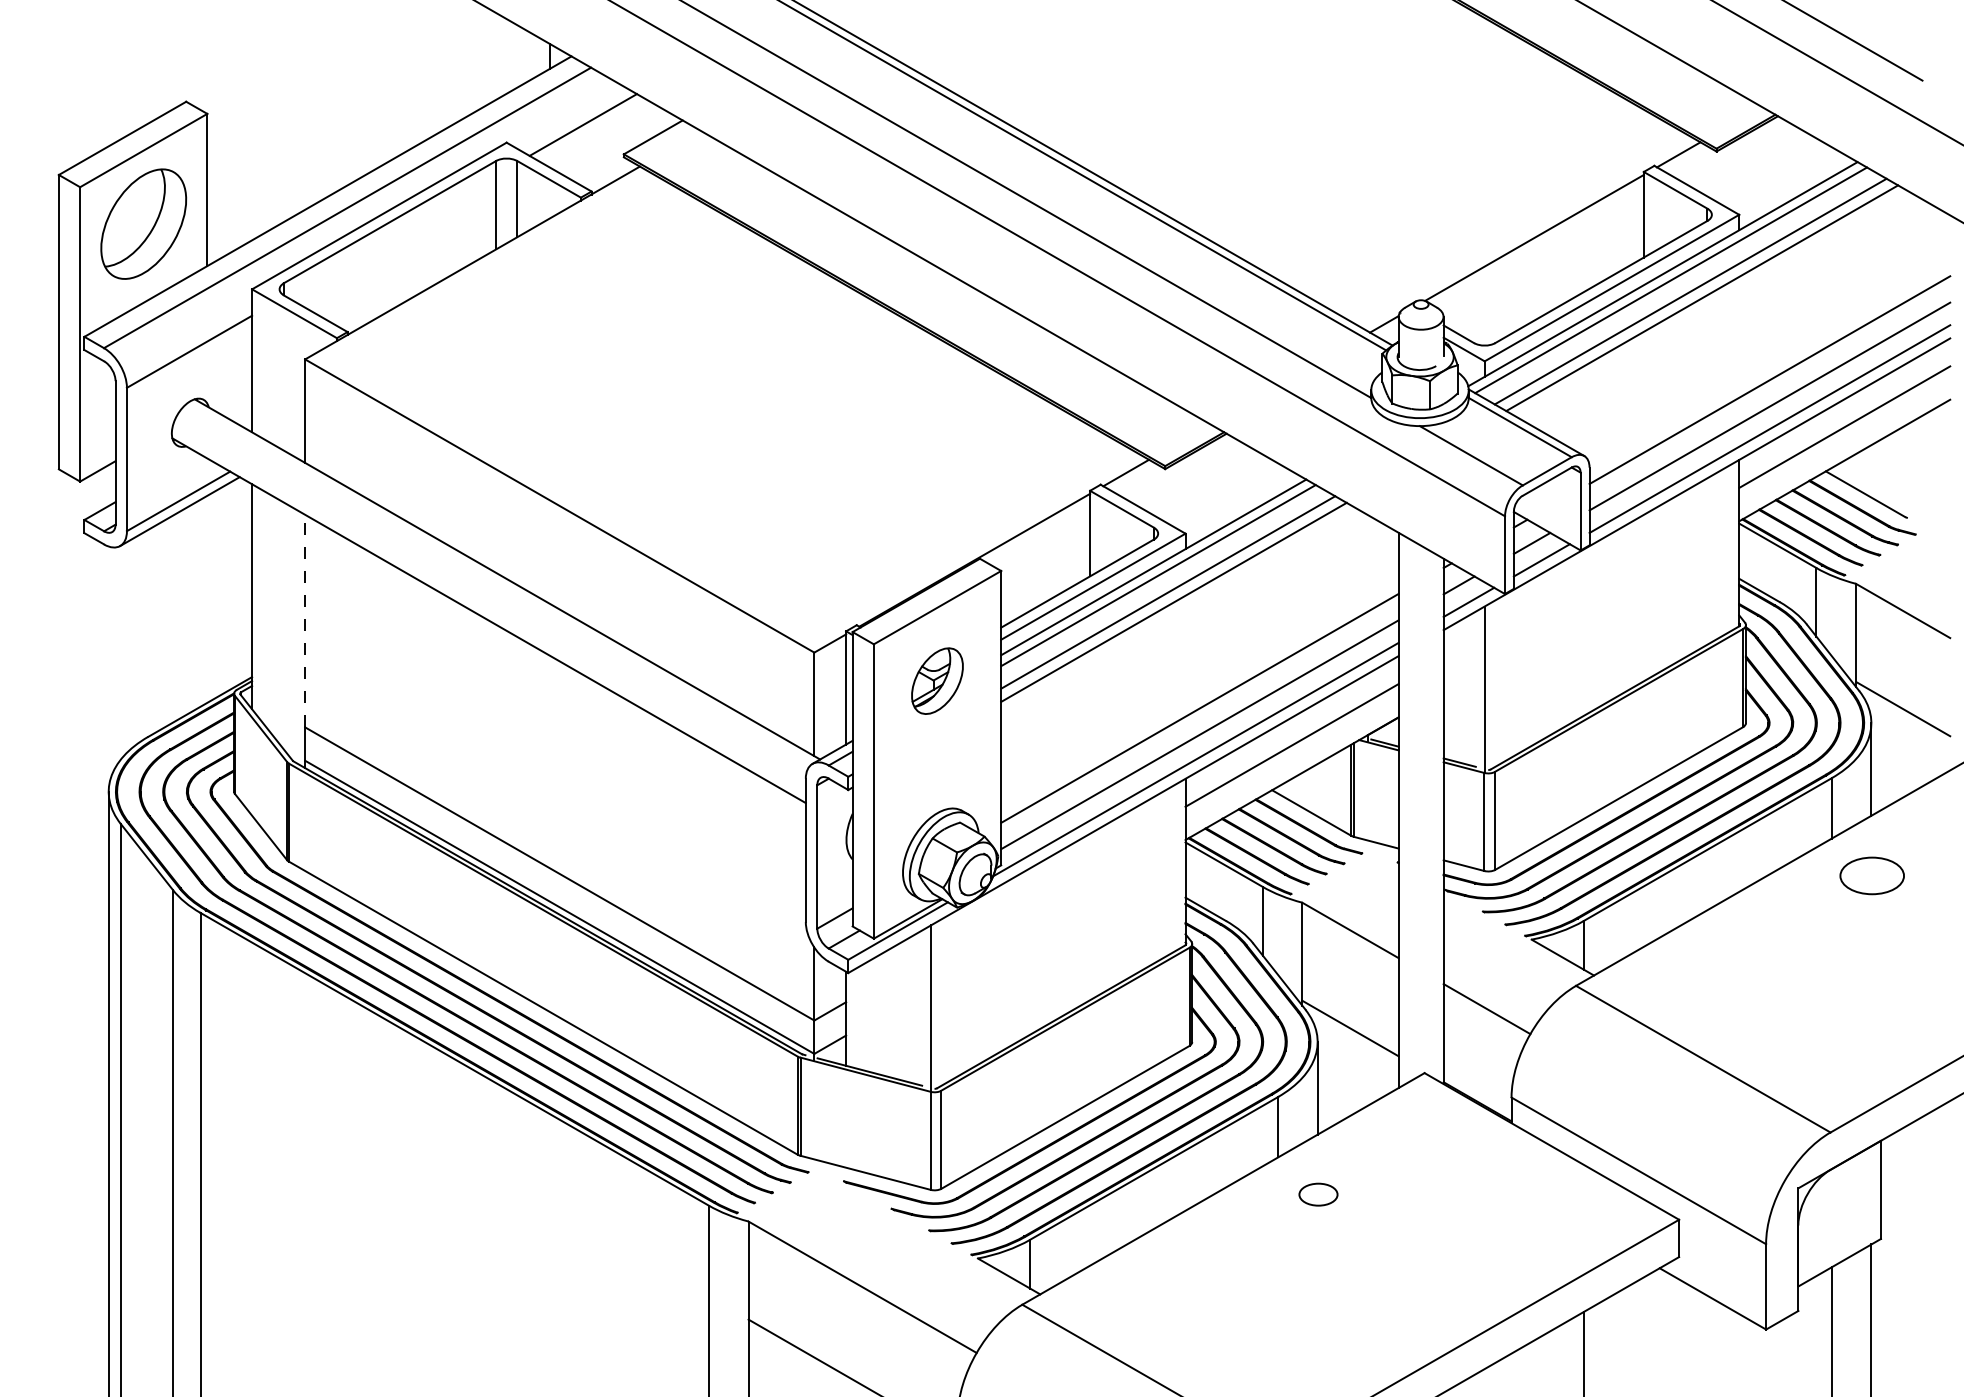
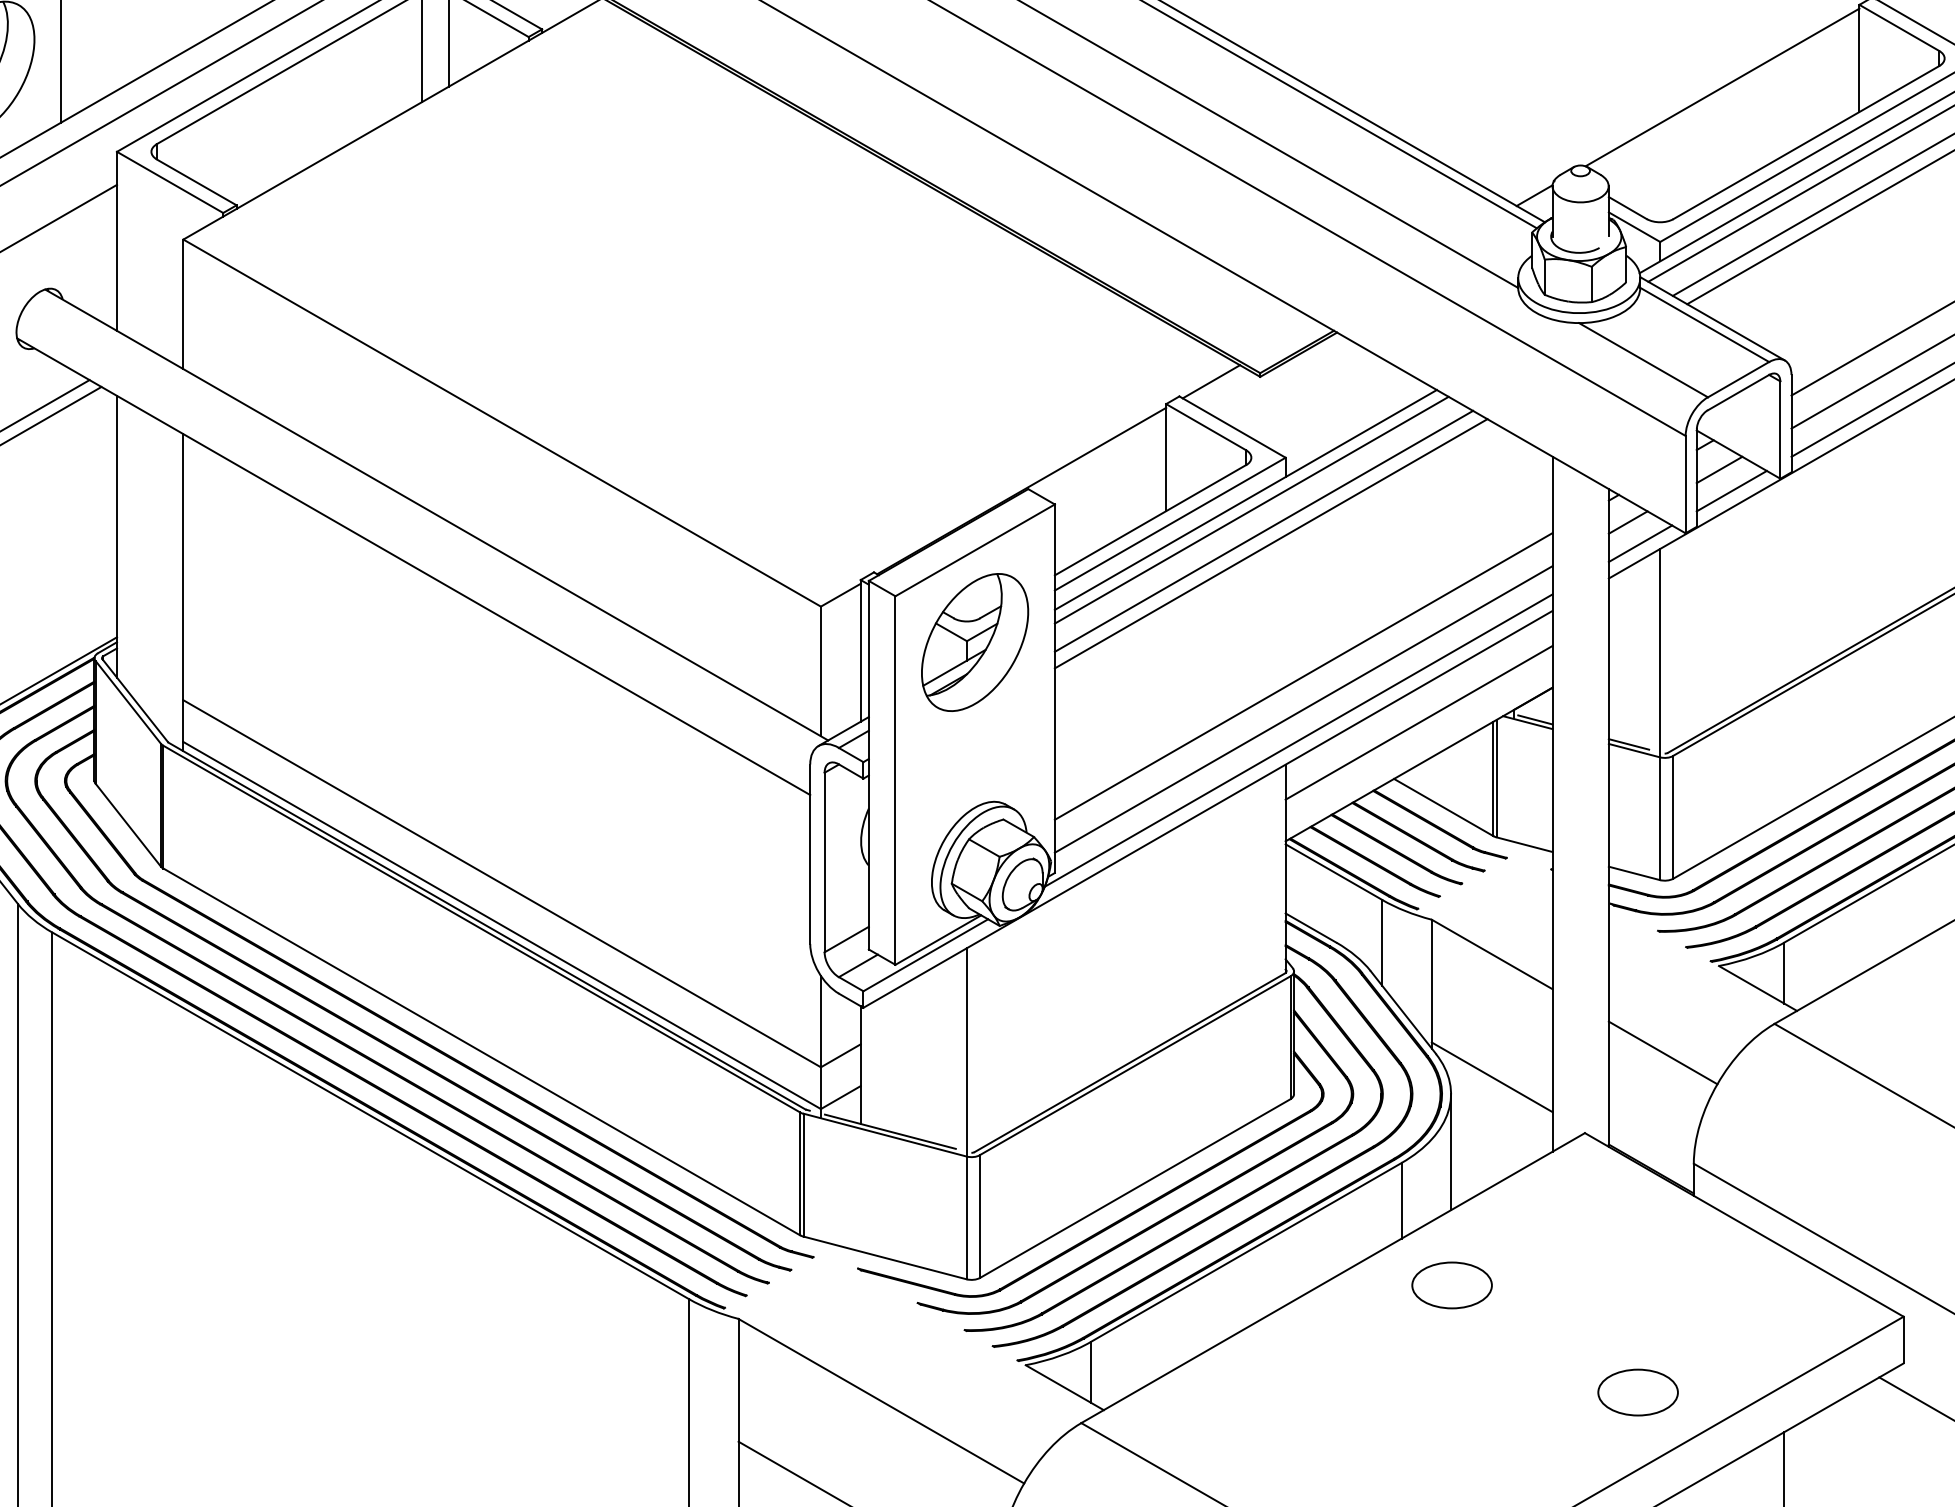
line: (305, 620) -> (183, 566), dashed -> solid
part: (937, 680) -> (975, 641), size x1.67
part: (1318, 1194) -> (1452, 1285), size x1.67
part: (1466, 1280) -> (1637, 1392), added

